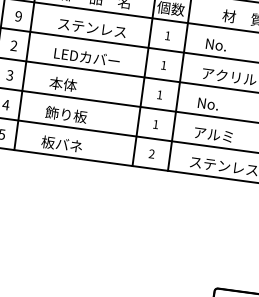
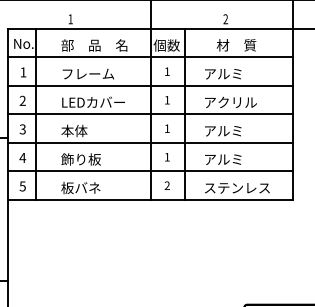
text: (18, 16) -> (23, 72), 9 -> 1
text: (92, 27) -> (94, 73), ステンレス -> フレーム
text: (224, 46) -> (222, 74), No. -> アルミ
text: (216, 105) -> (222, 131), No. -> アルミ

